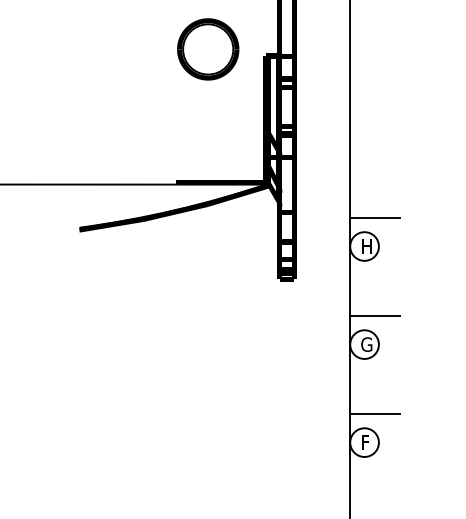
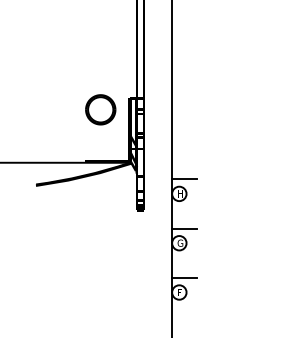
part: (207, 48) -> (100, 109), moved

